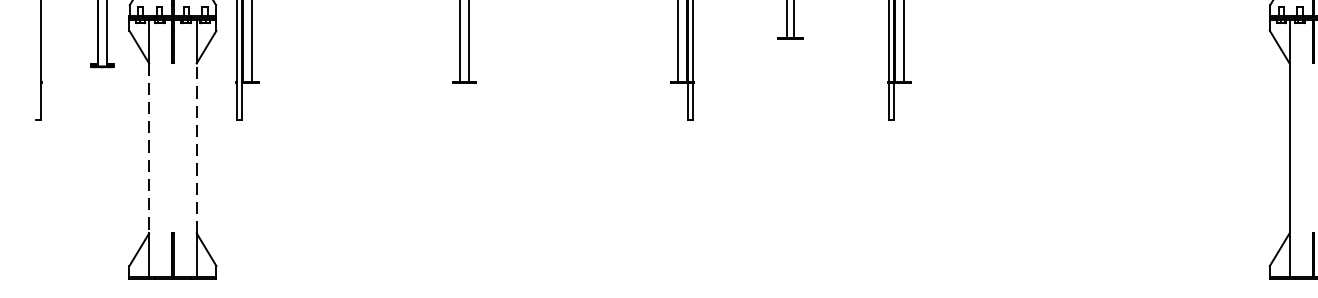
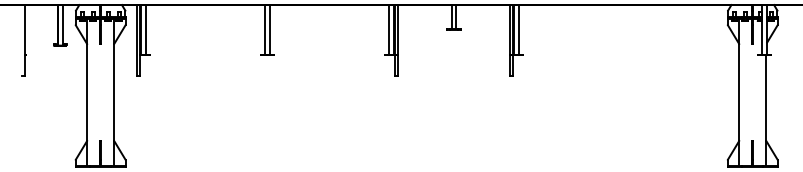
line: (149, 148) -> (87, 92), dashed -> solid
line: (197, 148) -> (114, 92), dashed -> solid

